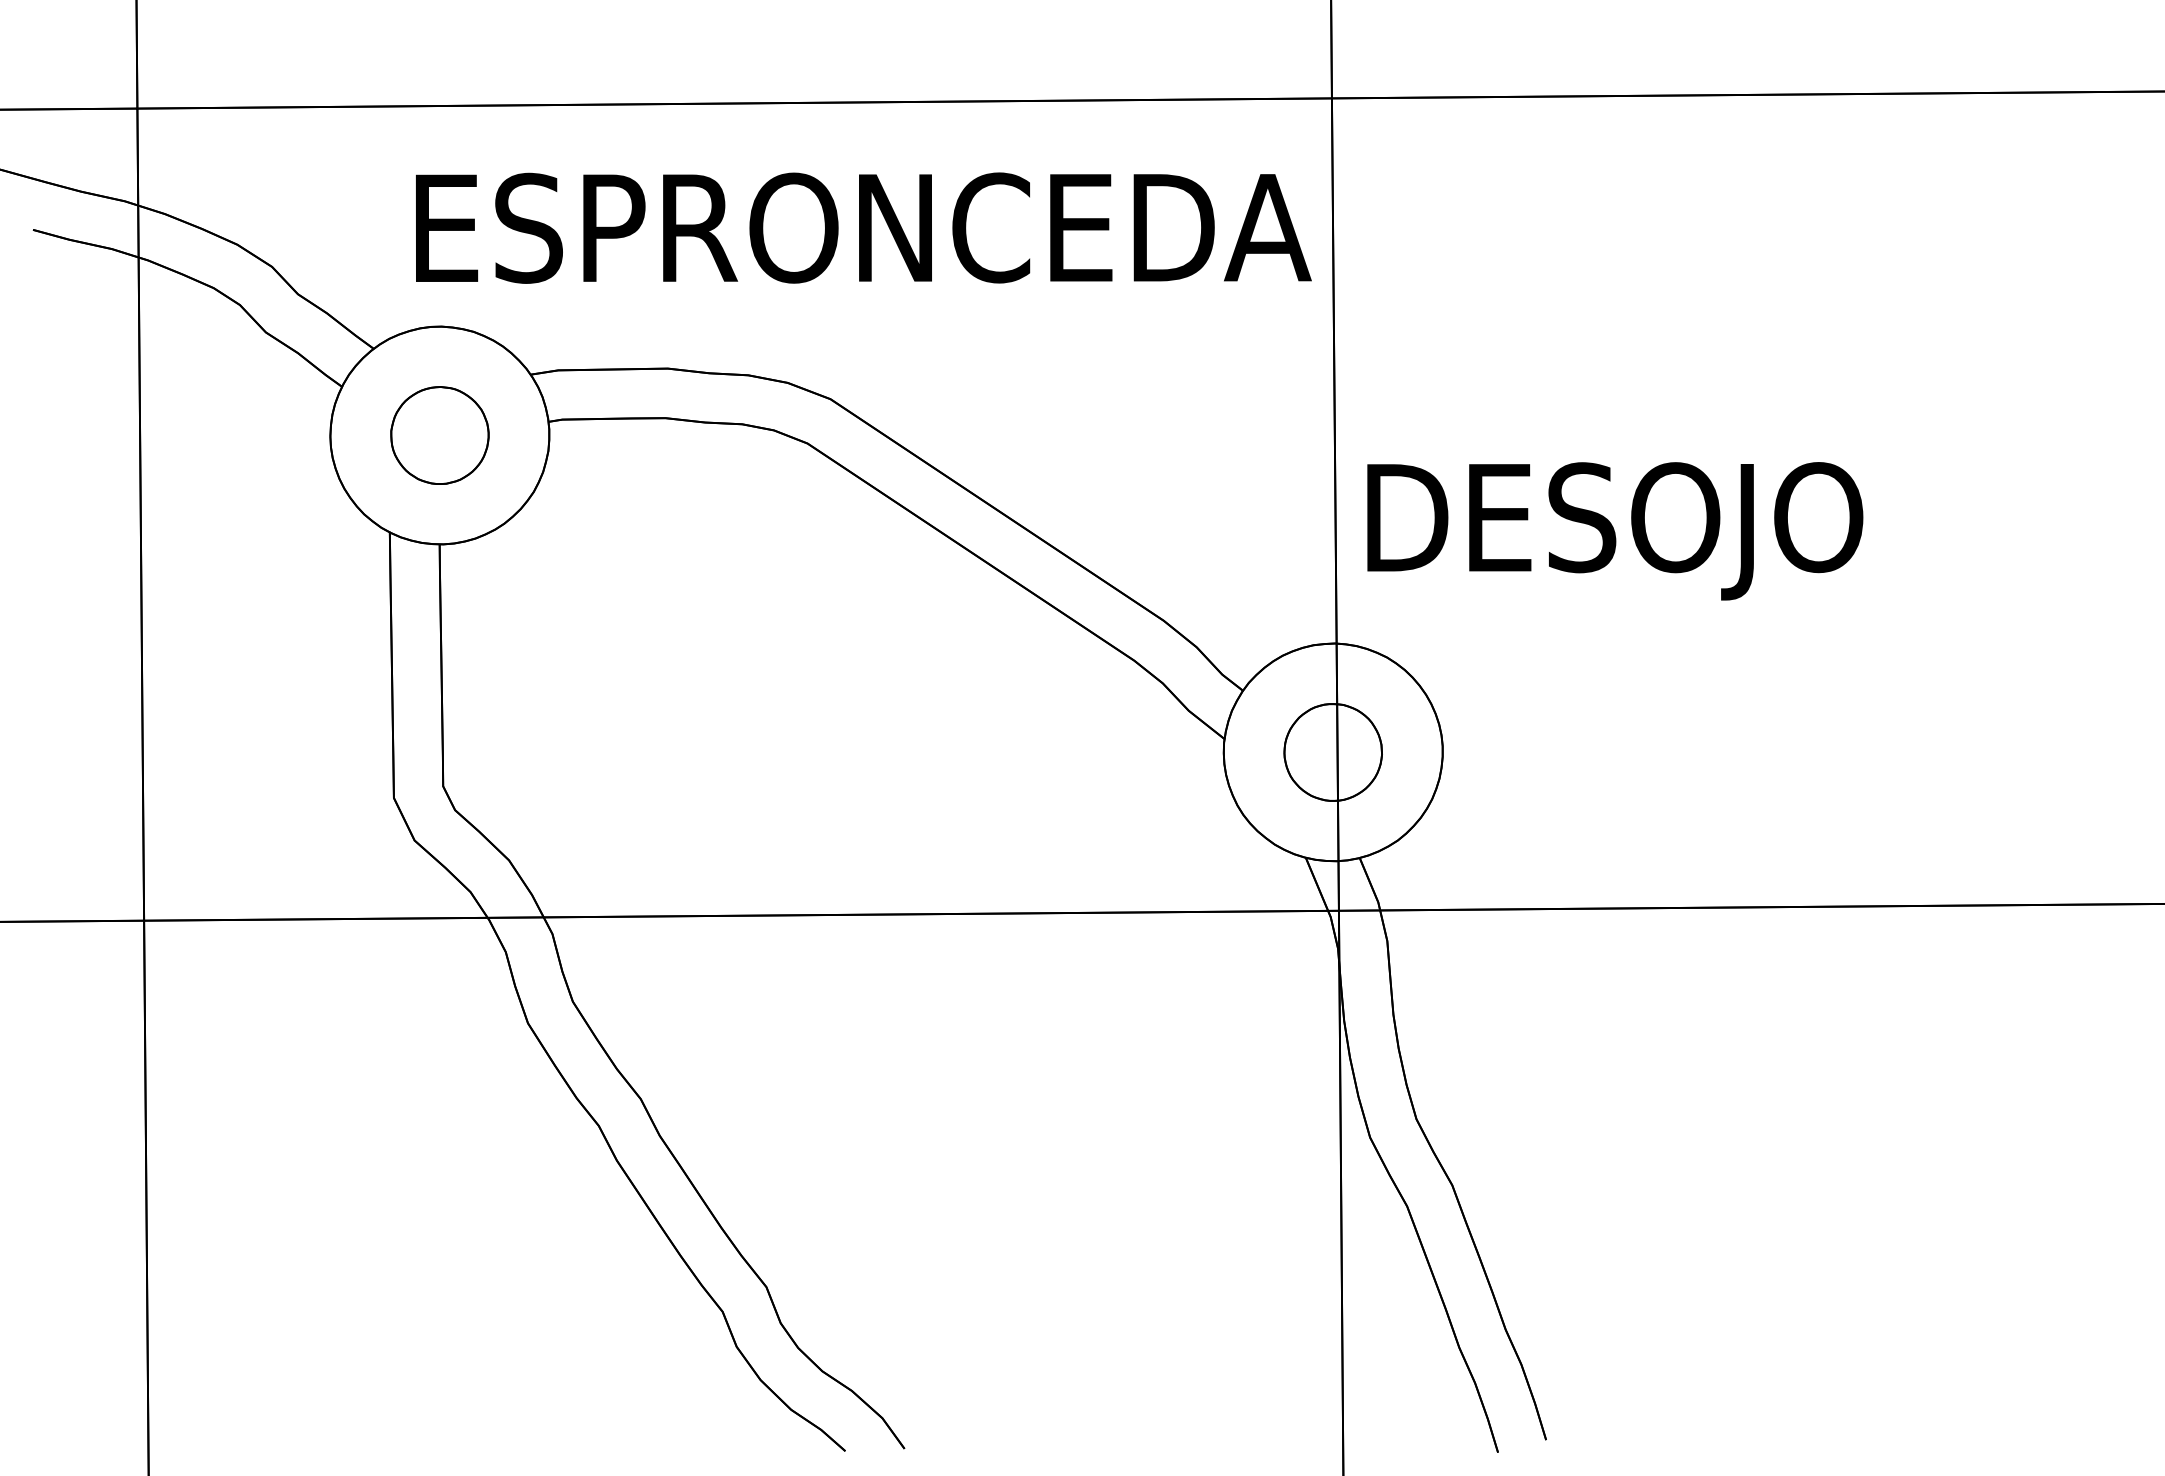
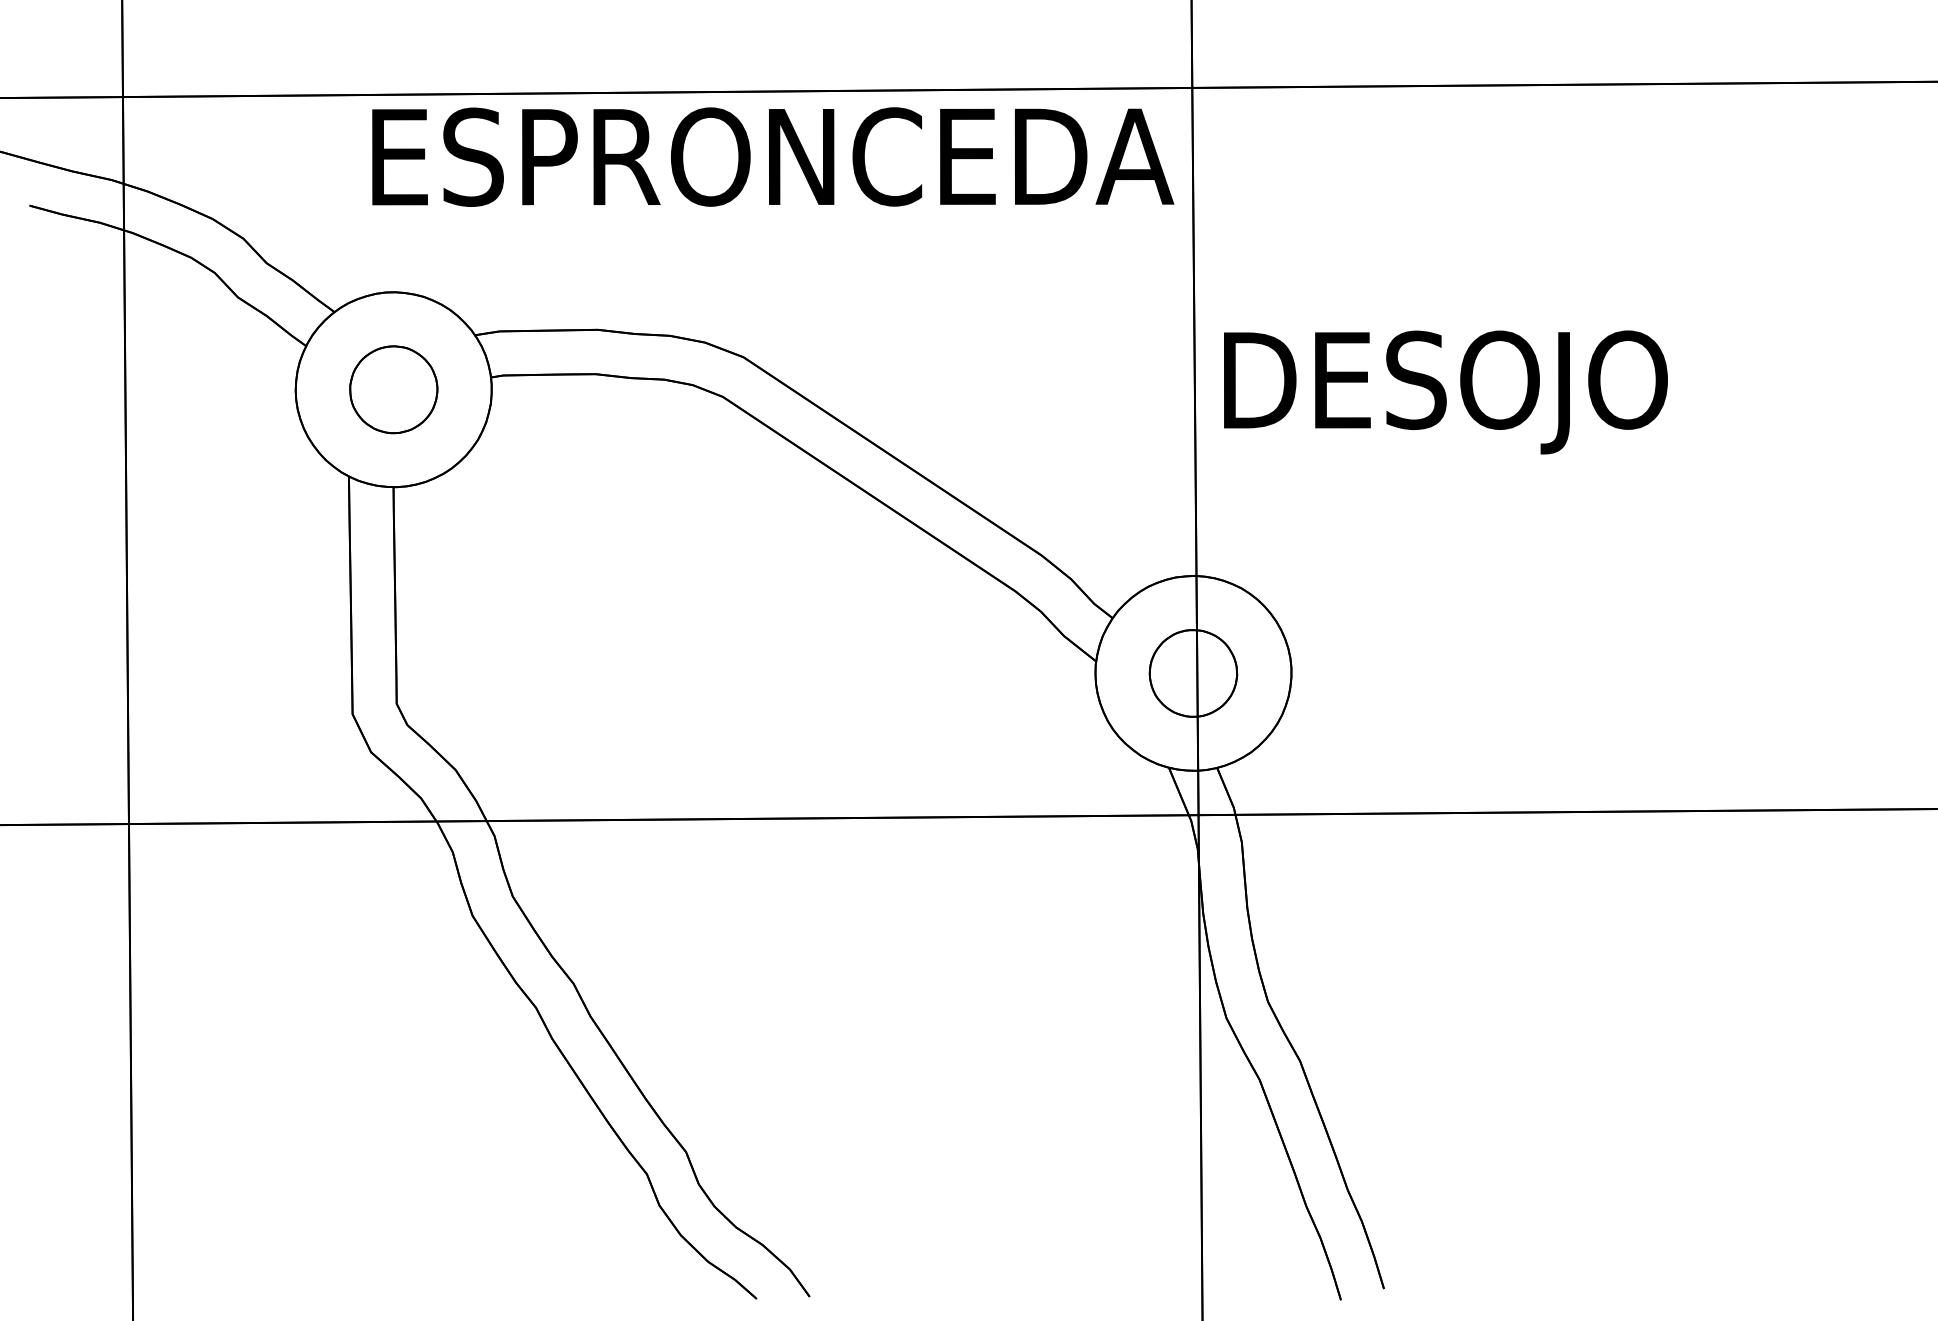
text: (864, 227) -> (773, 156), moved
text: (1614, 531) -> (1445, 392), moved

